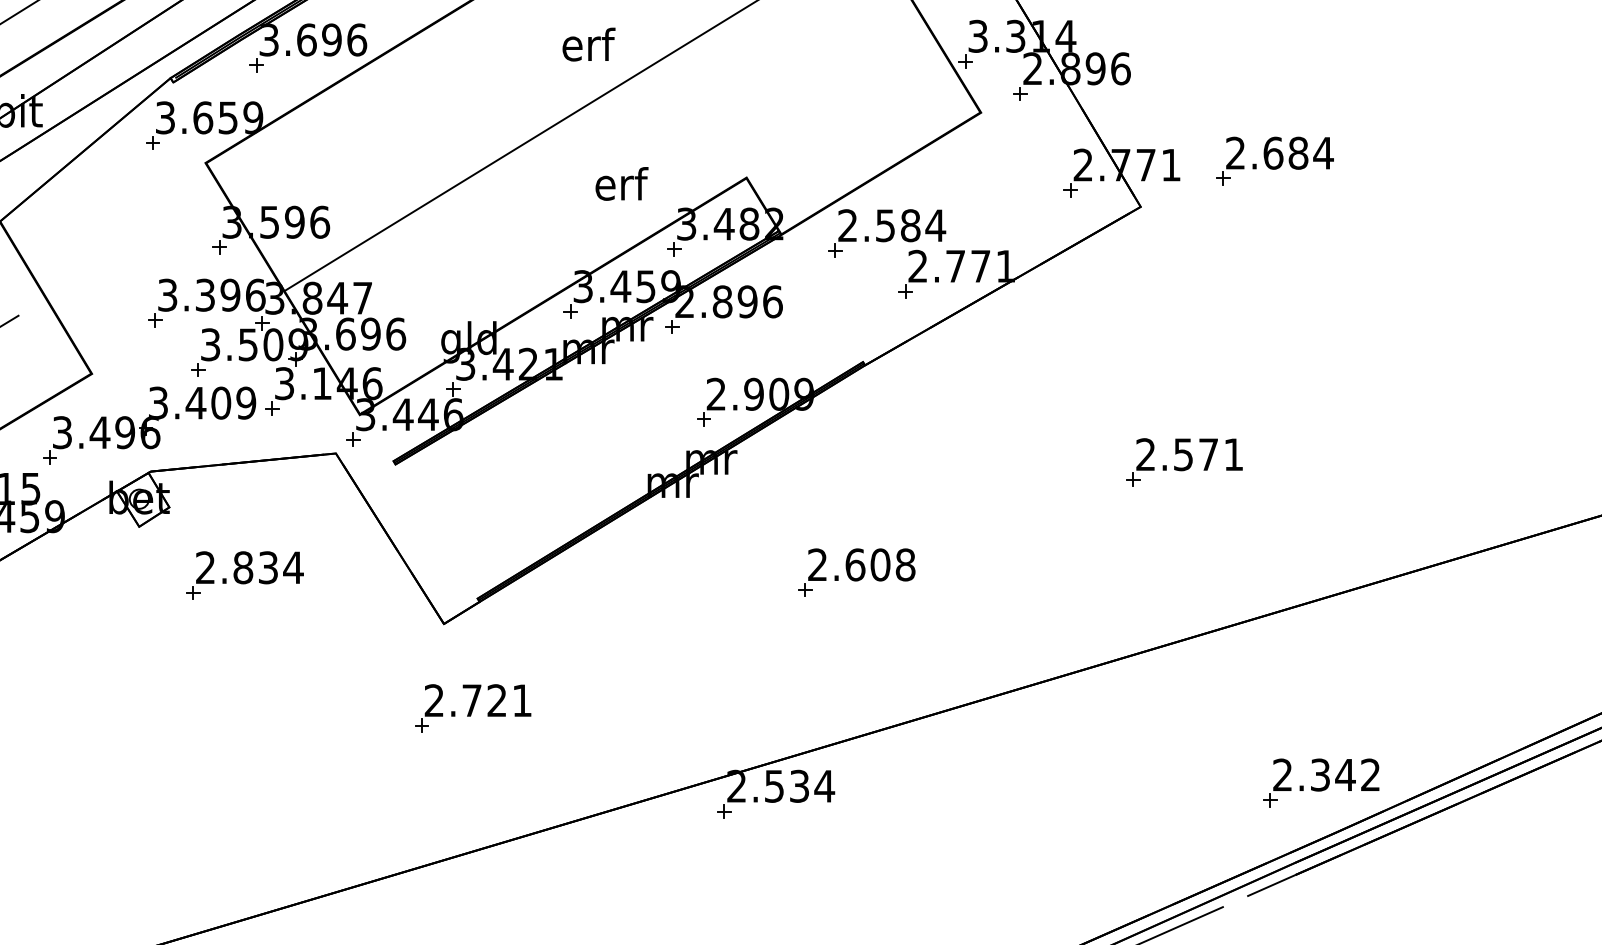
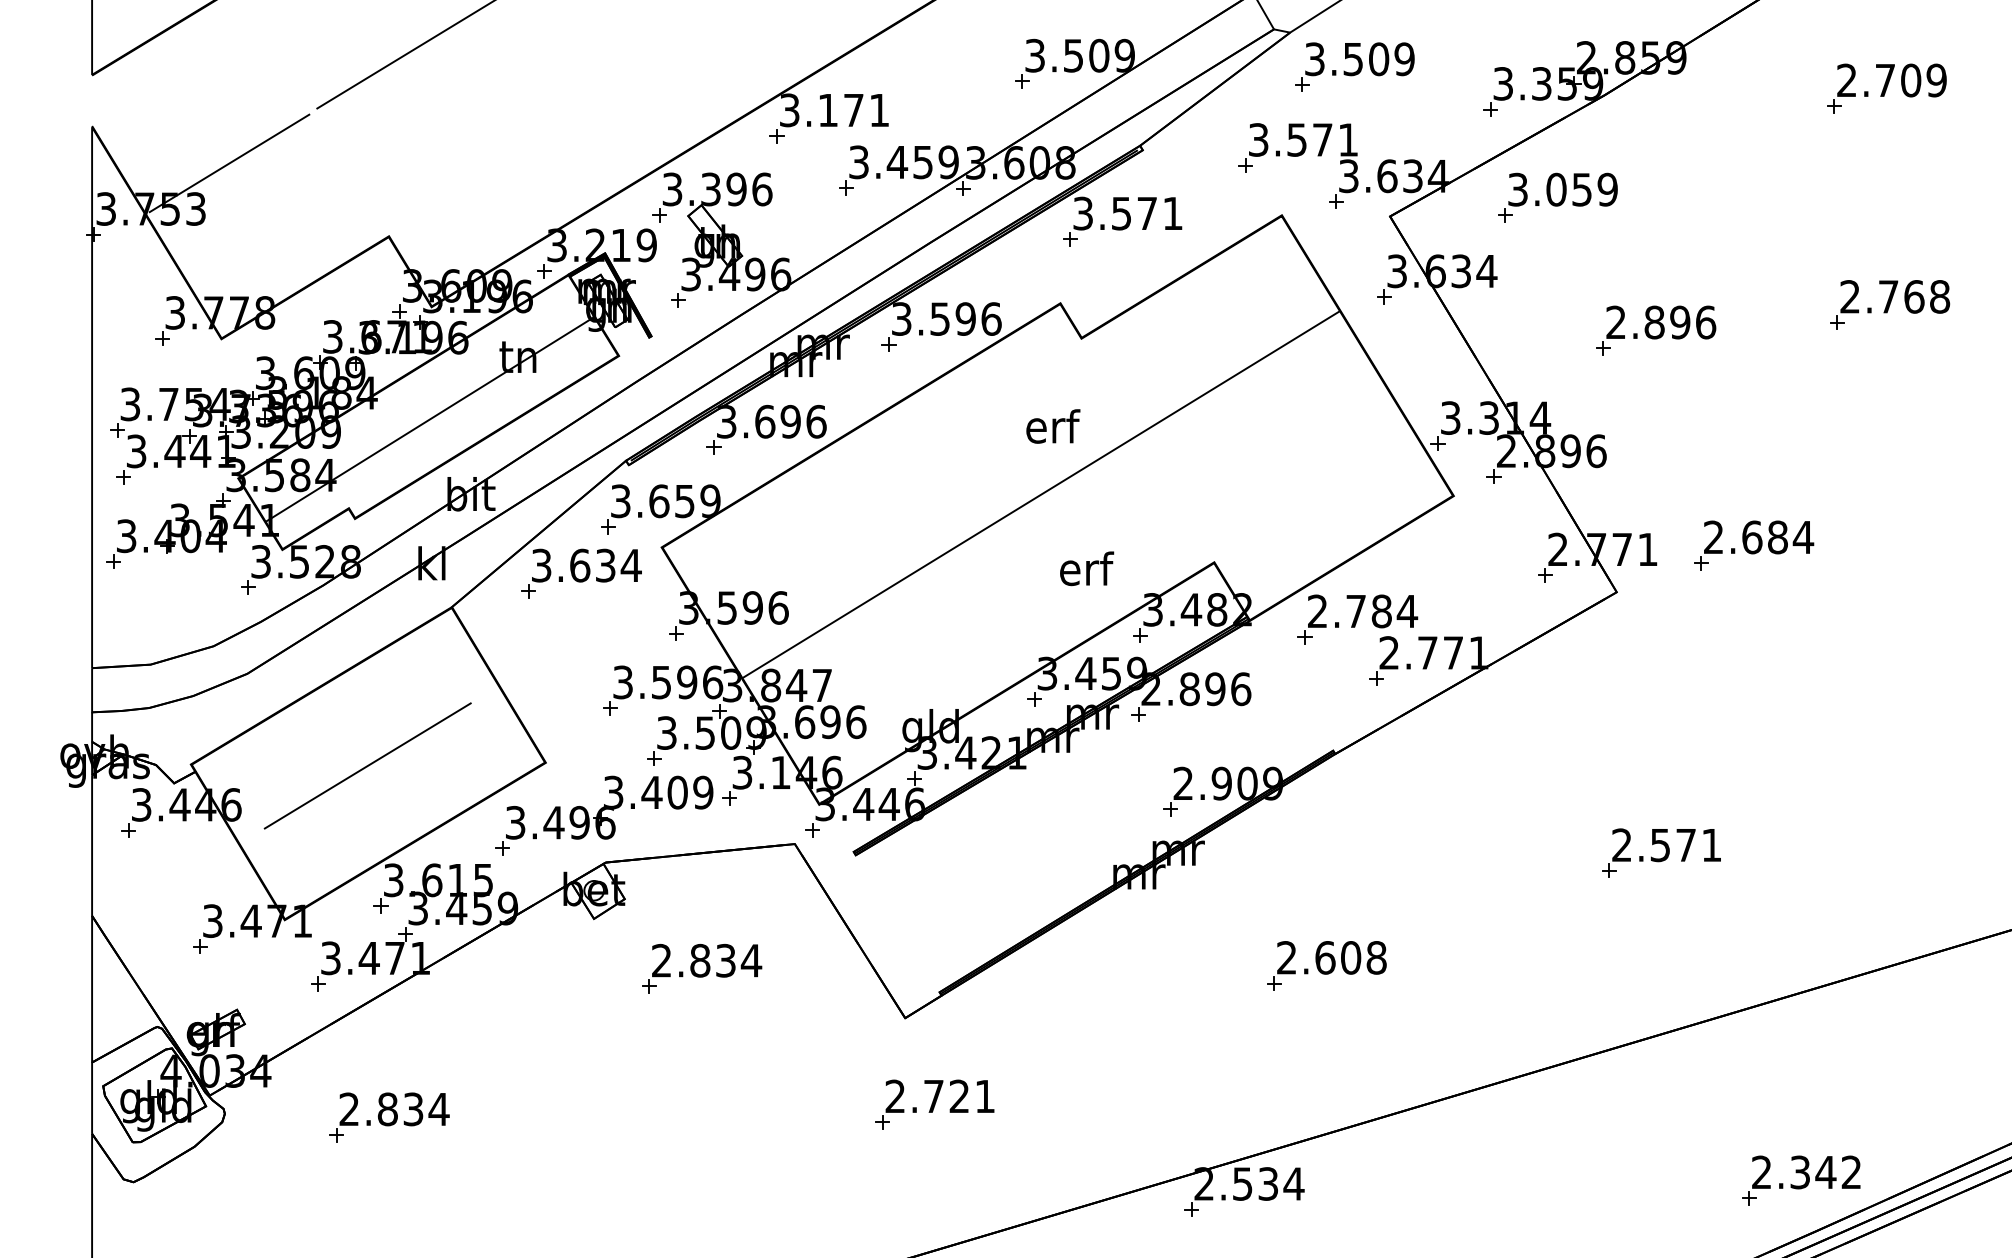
part: (126, 188) -> (581, 573), added
text: (884, 225) -> (1355, 611), 2.584 -> 2.784
text: (205, 294) -> (661, 681), 3.396 -> 3.596

